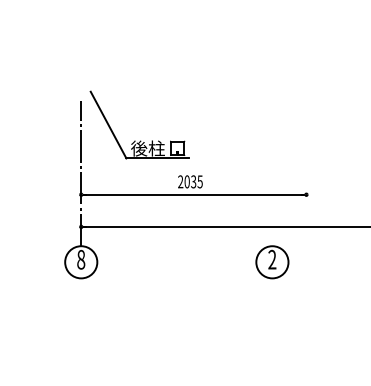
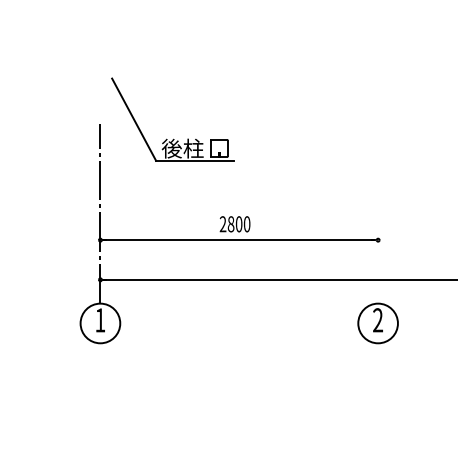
part: (140, 140) -> (173, 138), moved
text: (193, 181) -> (238, 223), 2035 -> 2800
text: (81, 259) -> (100, 320), 8 -> 1
part: (272, 262) -> (378, 323), moved

